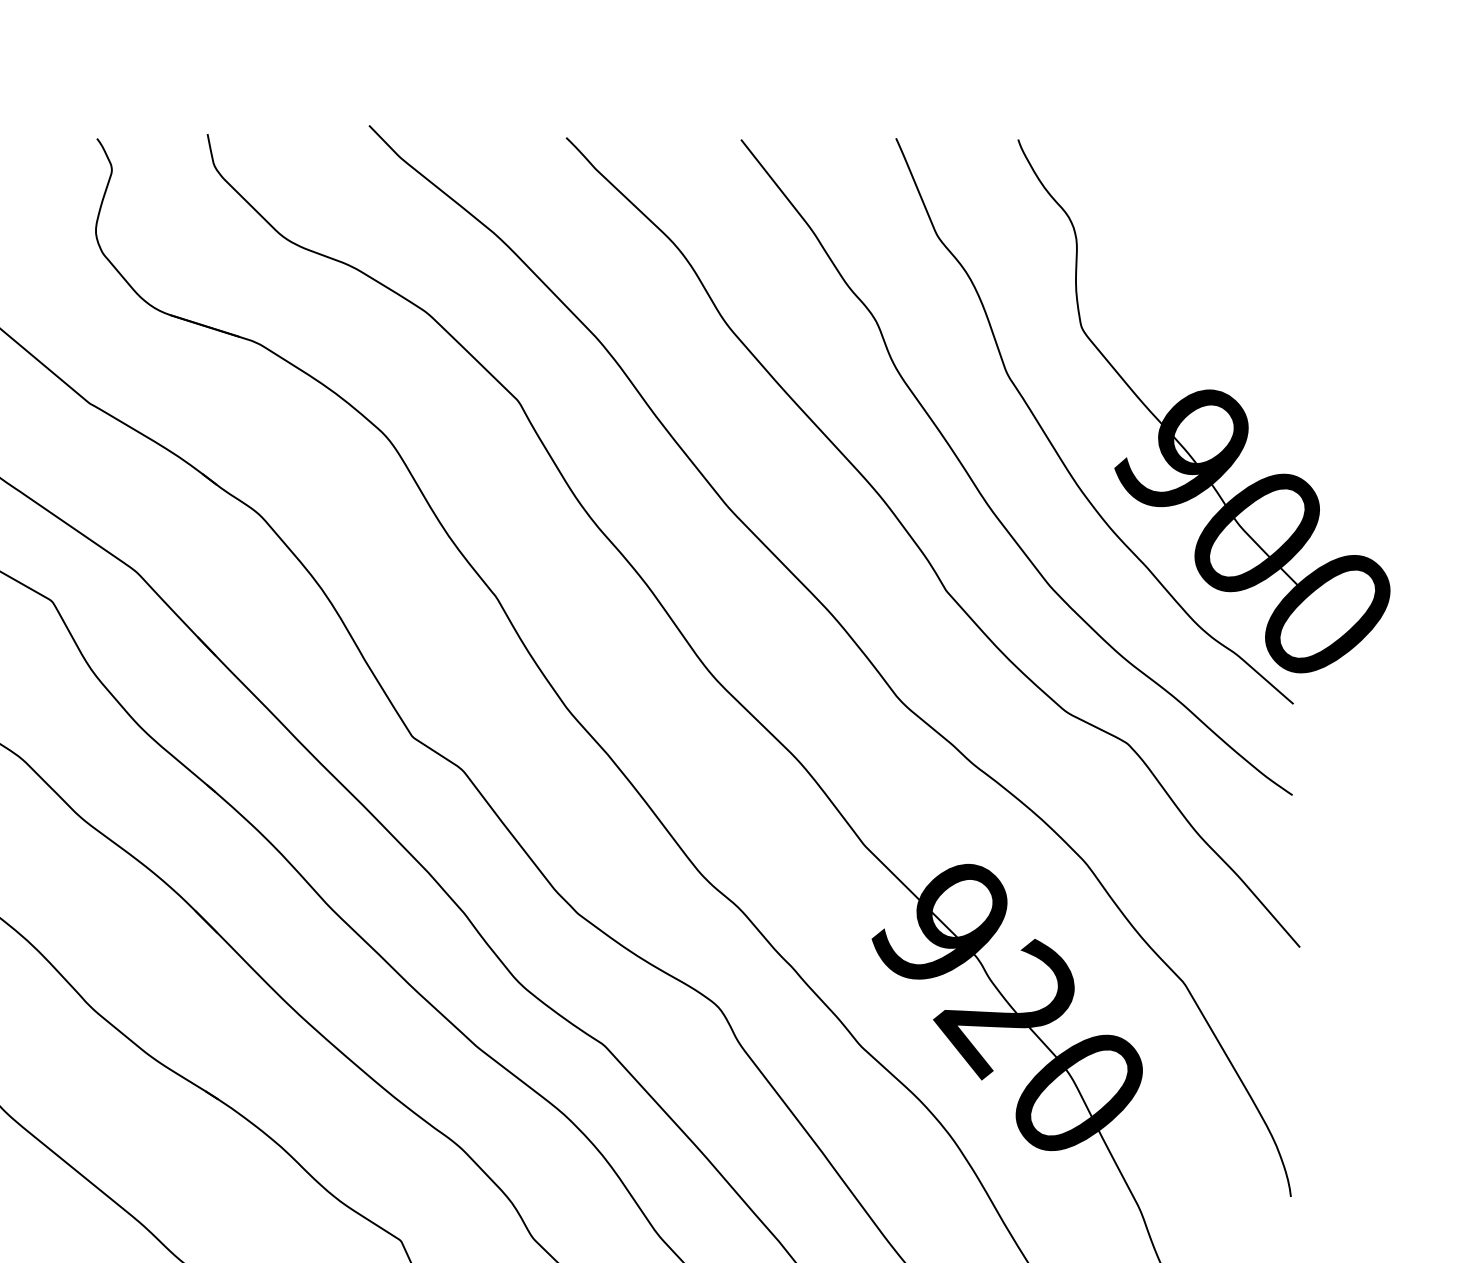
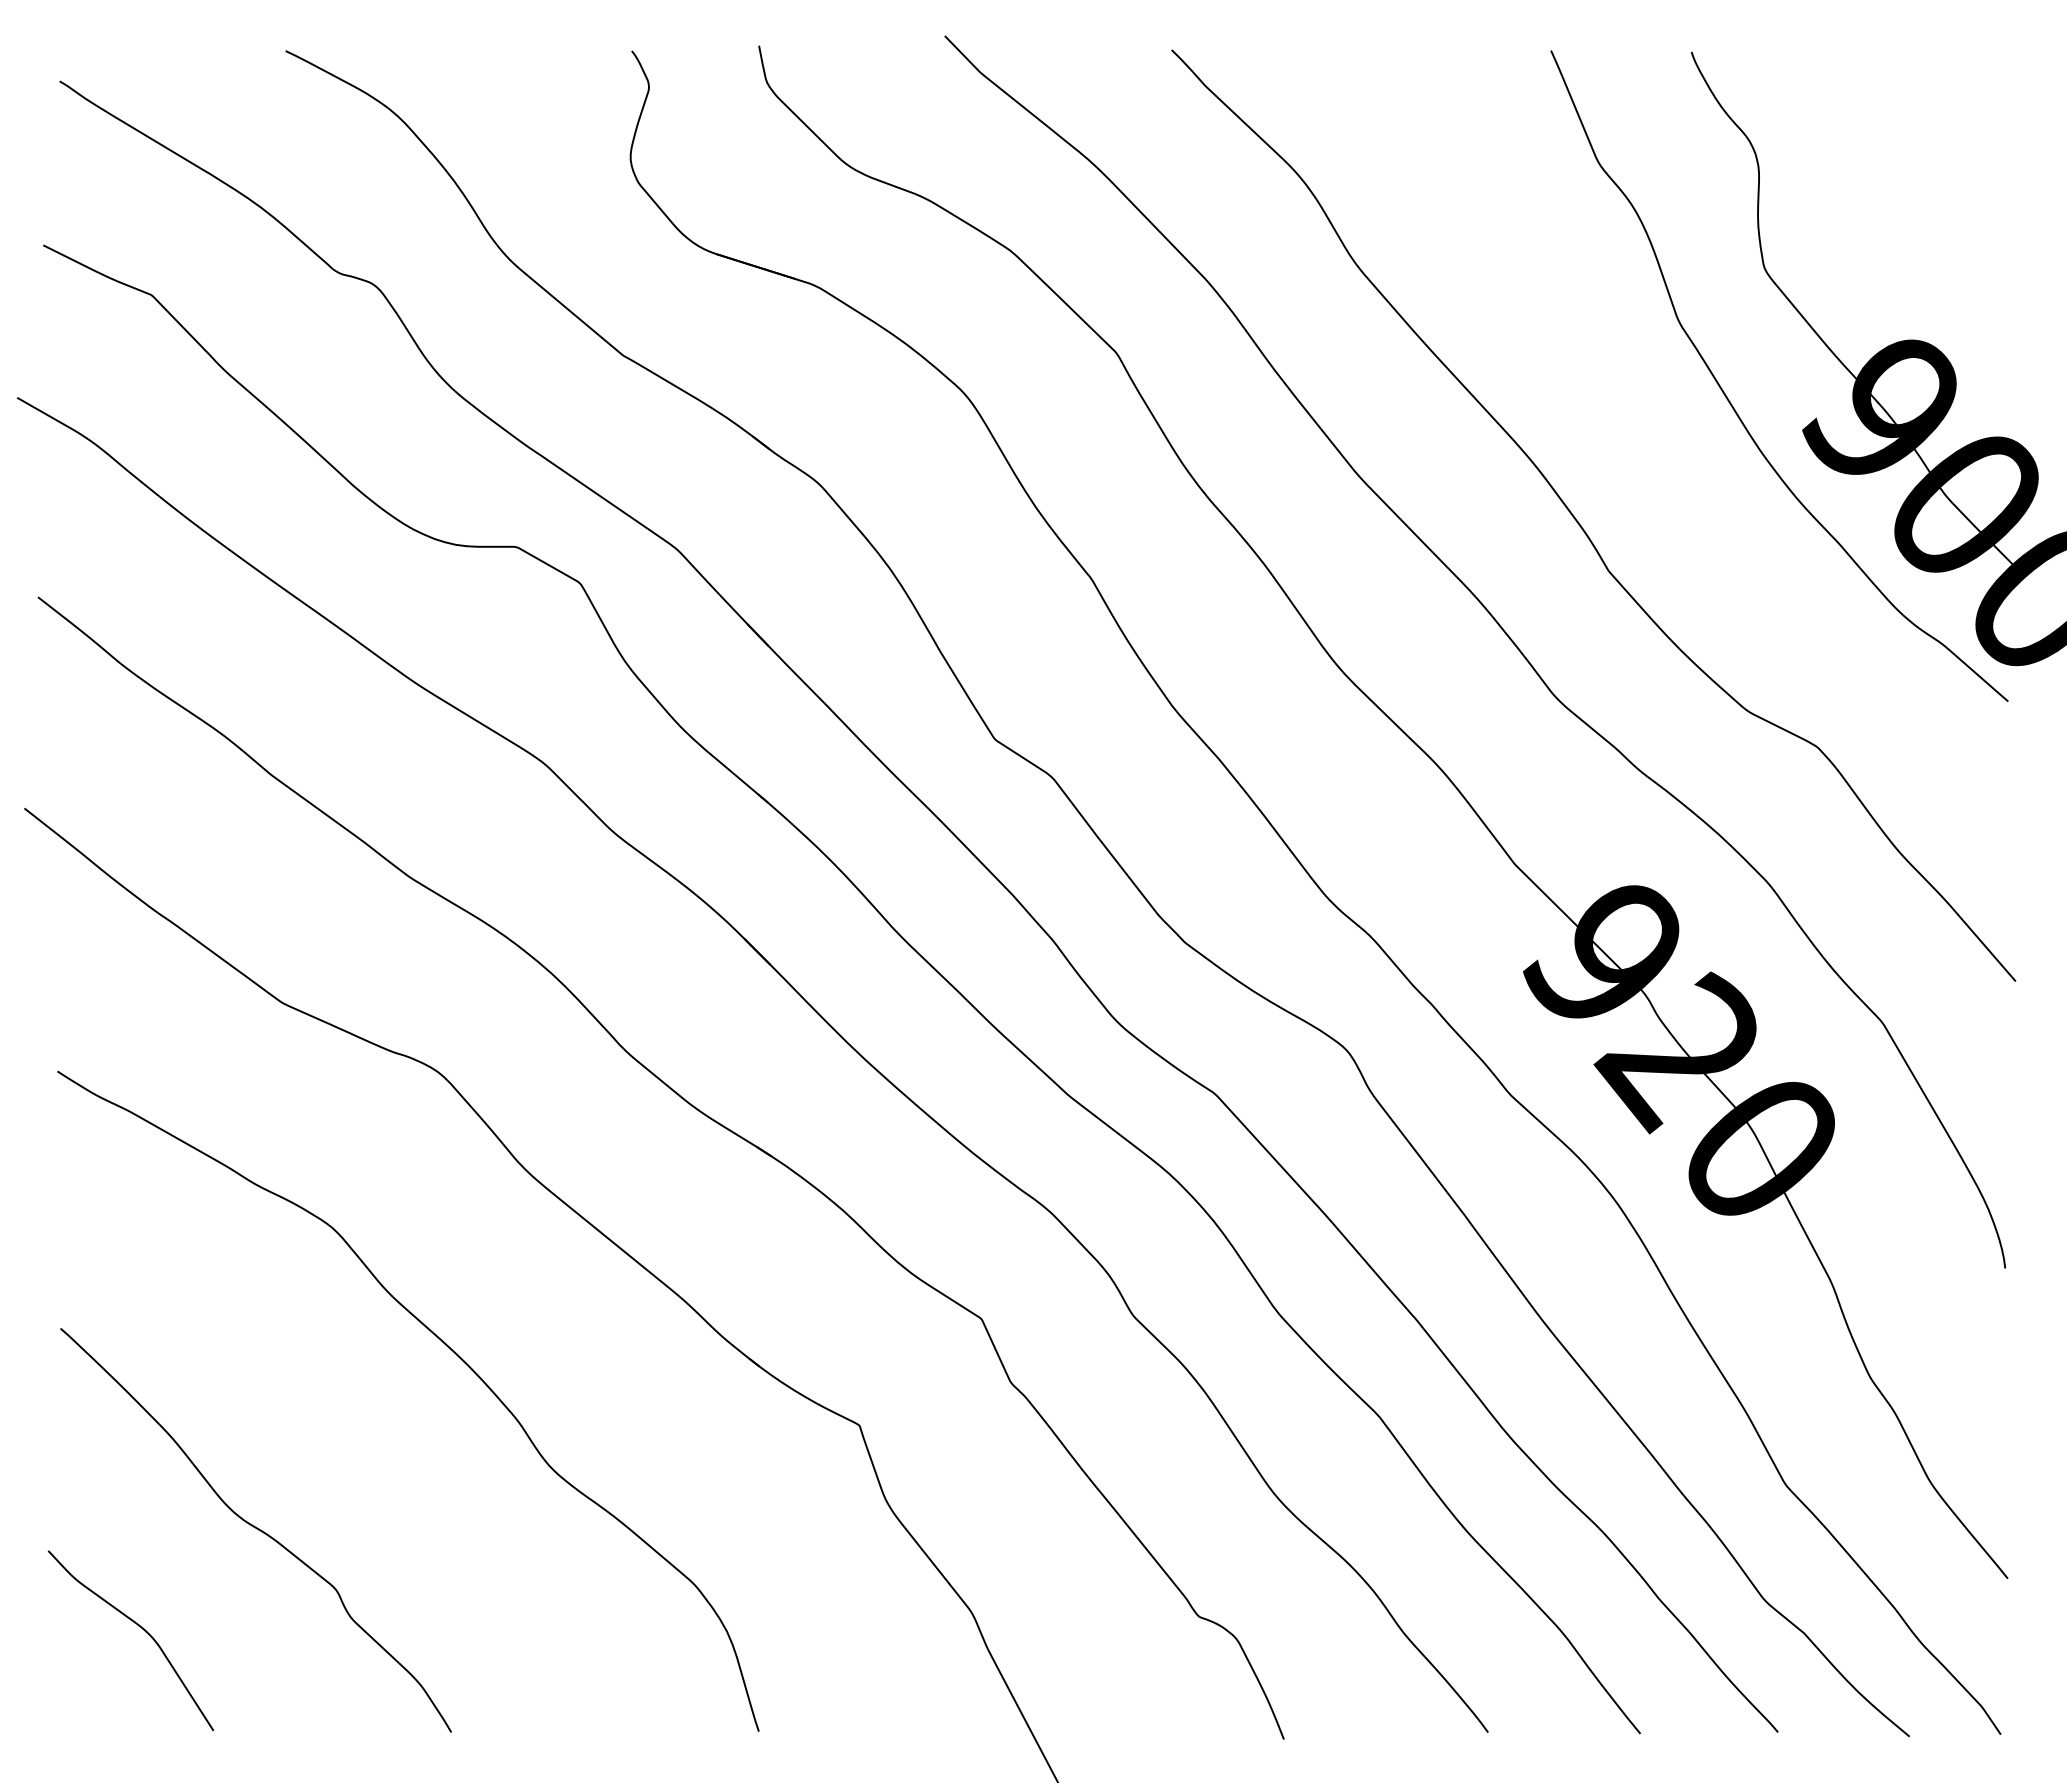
curve: (979, 491) -> (1647, 456), removed

